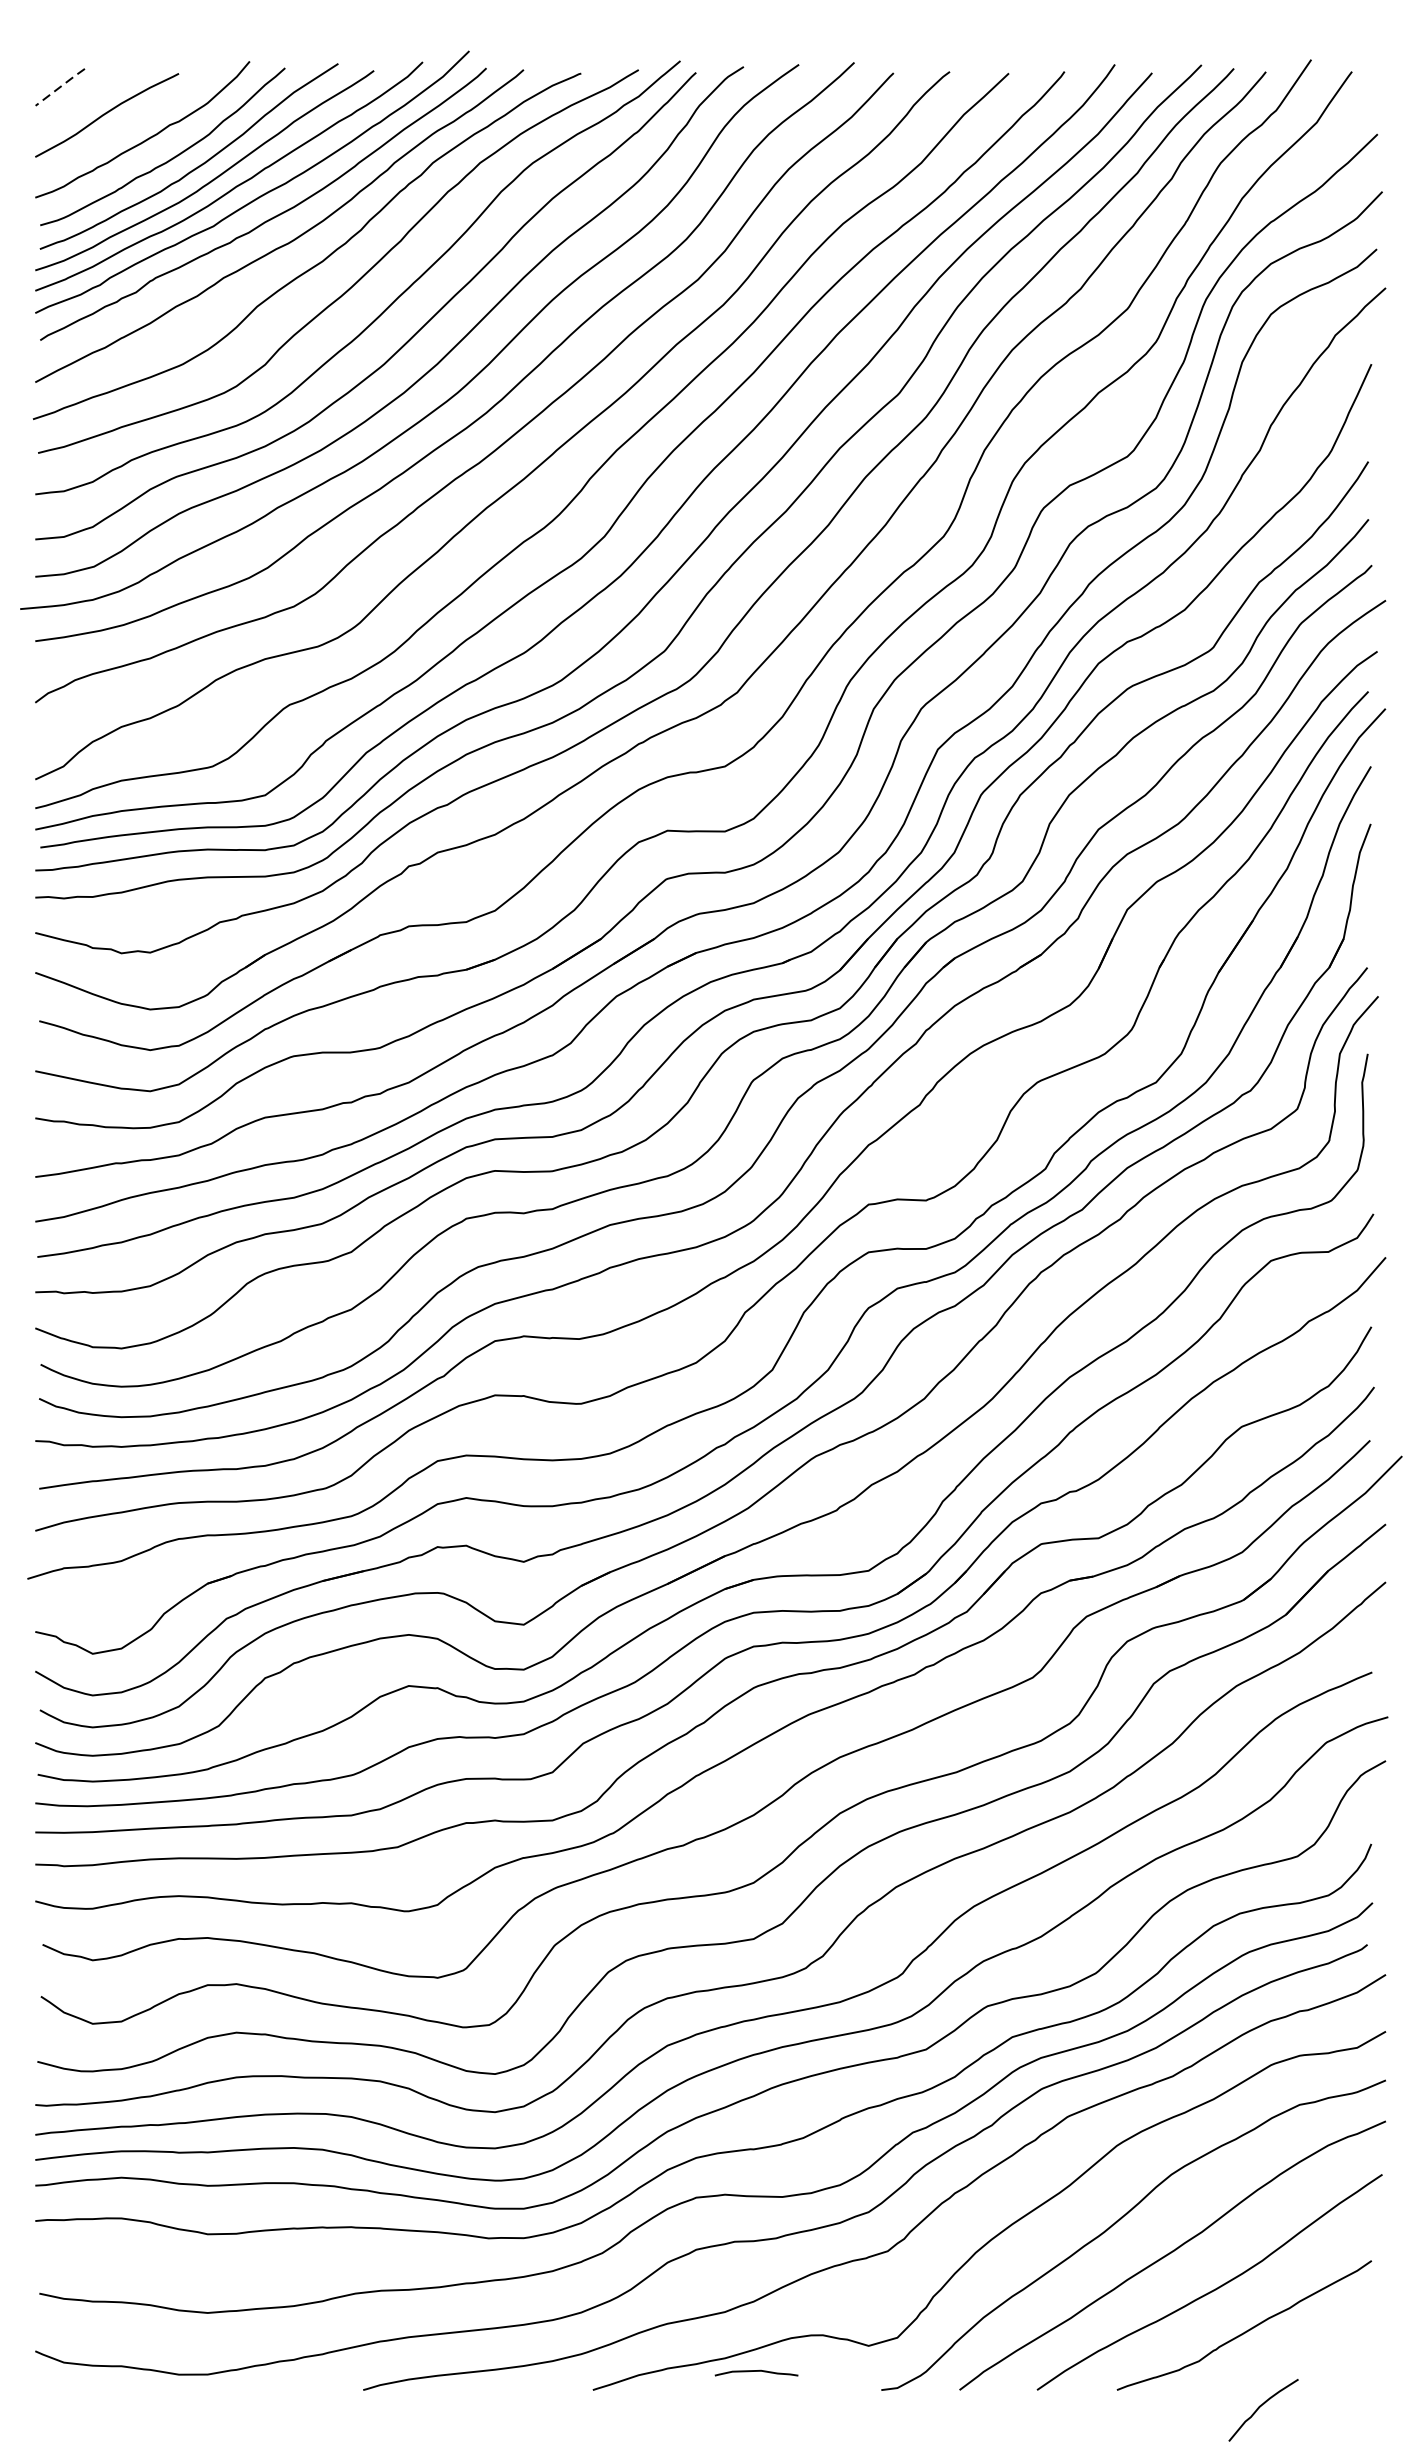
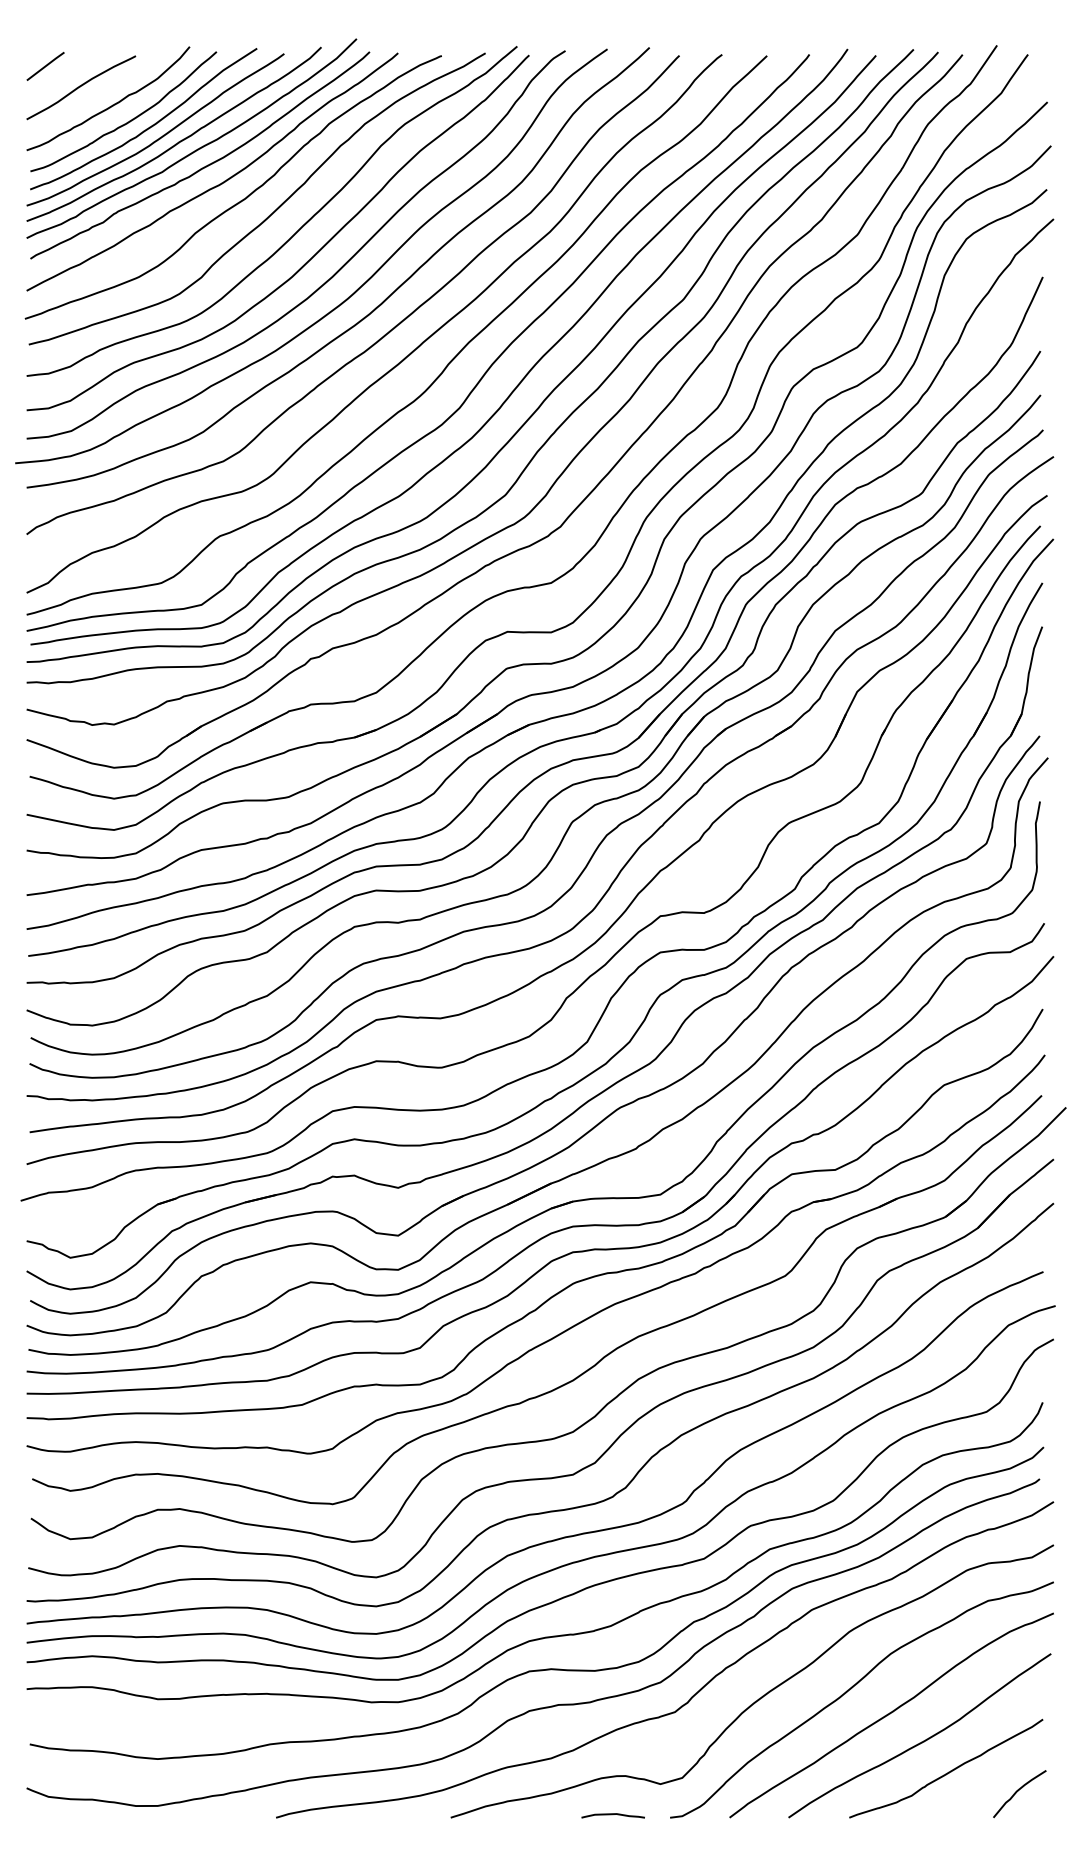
line: (60, 87) -> (45, 66), dashed -> solid
curve: (755, 2372) -> (612, 1815), moved
curve: (1260, 2408) -> (1017, 1792), moved

